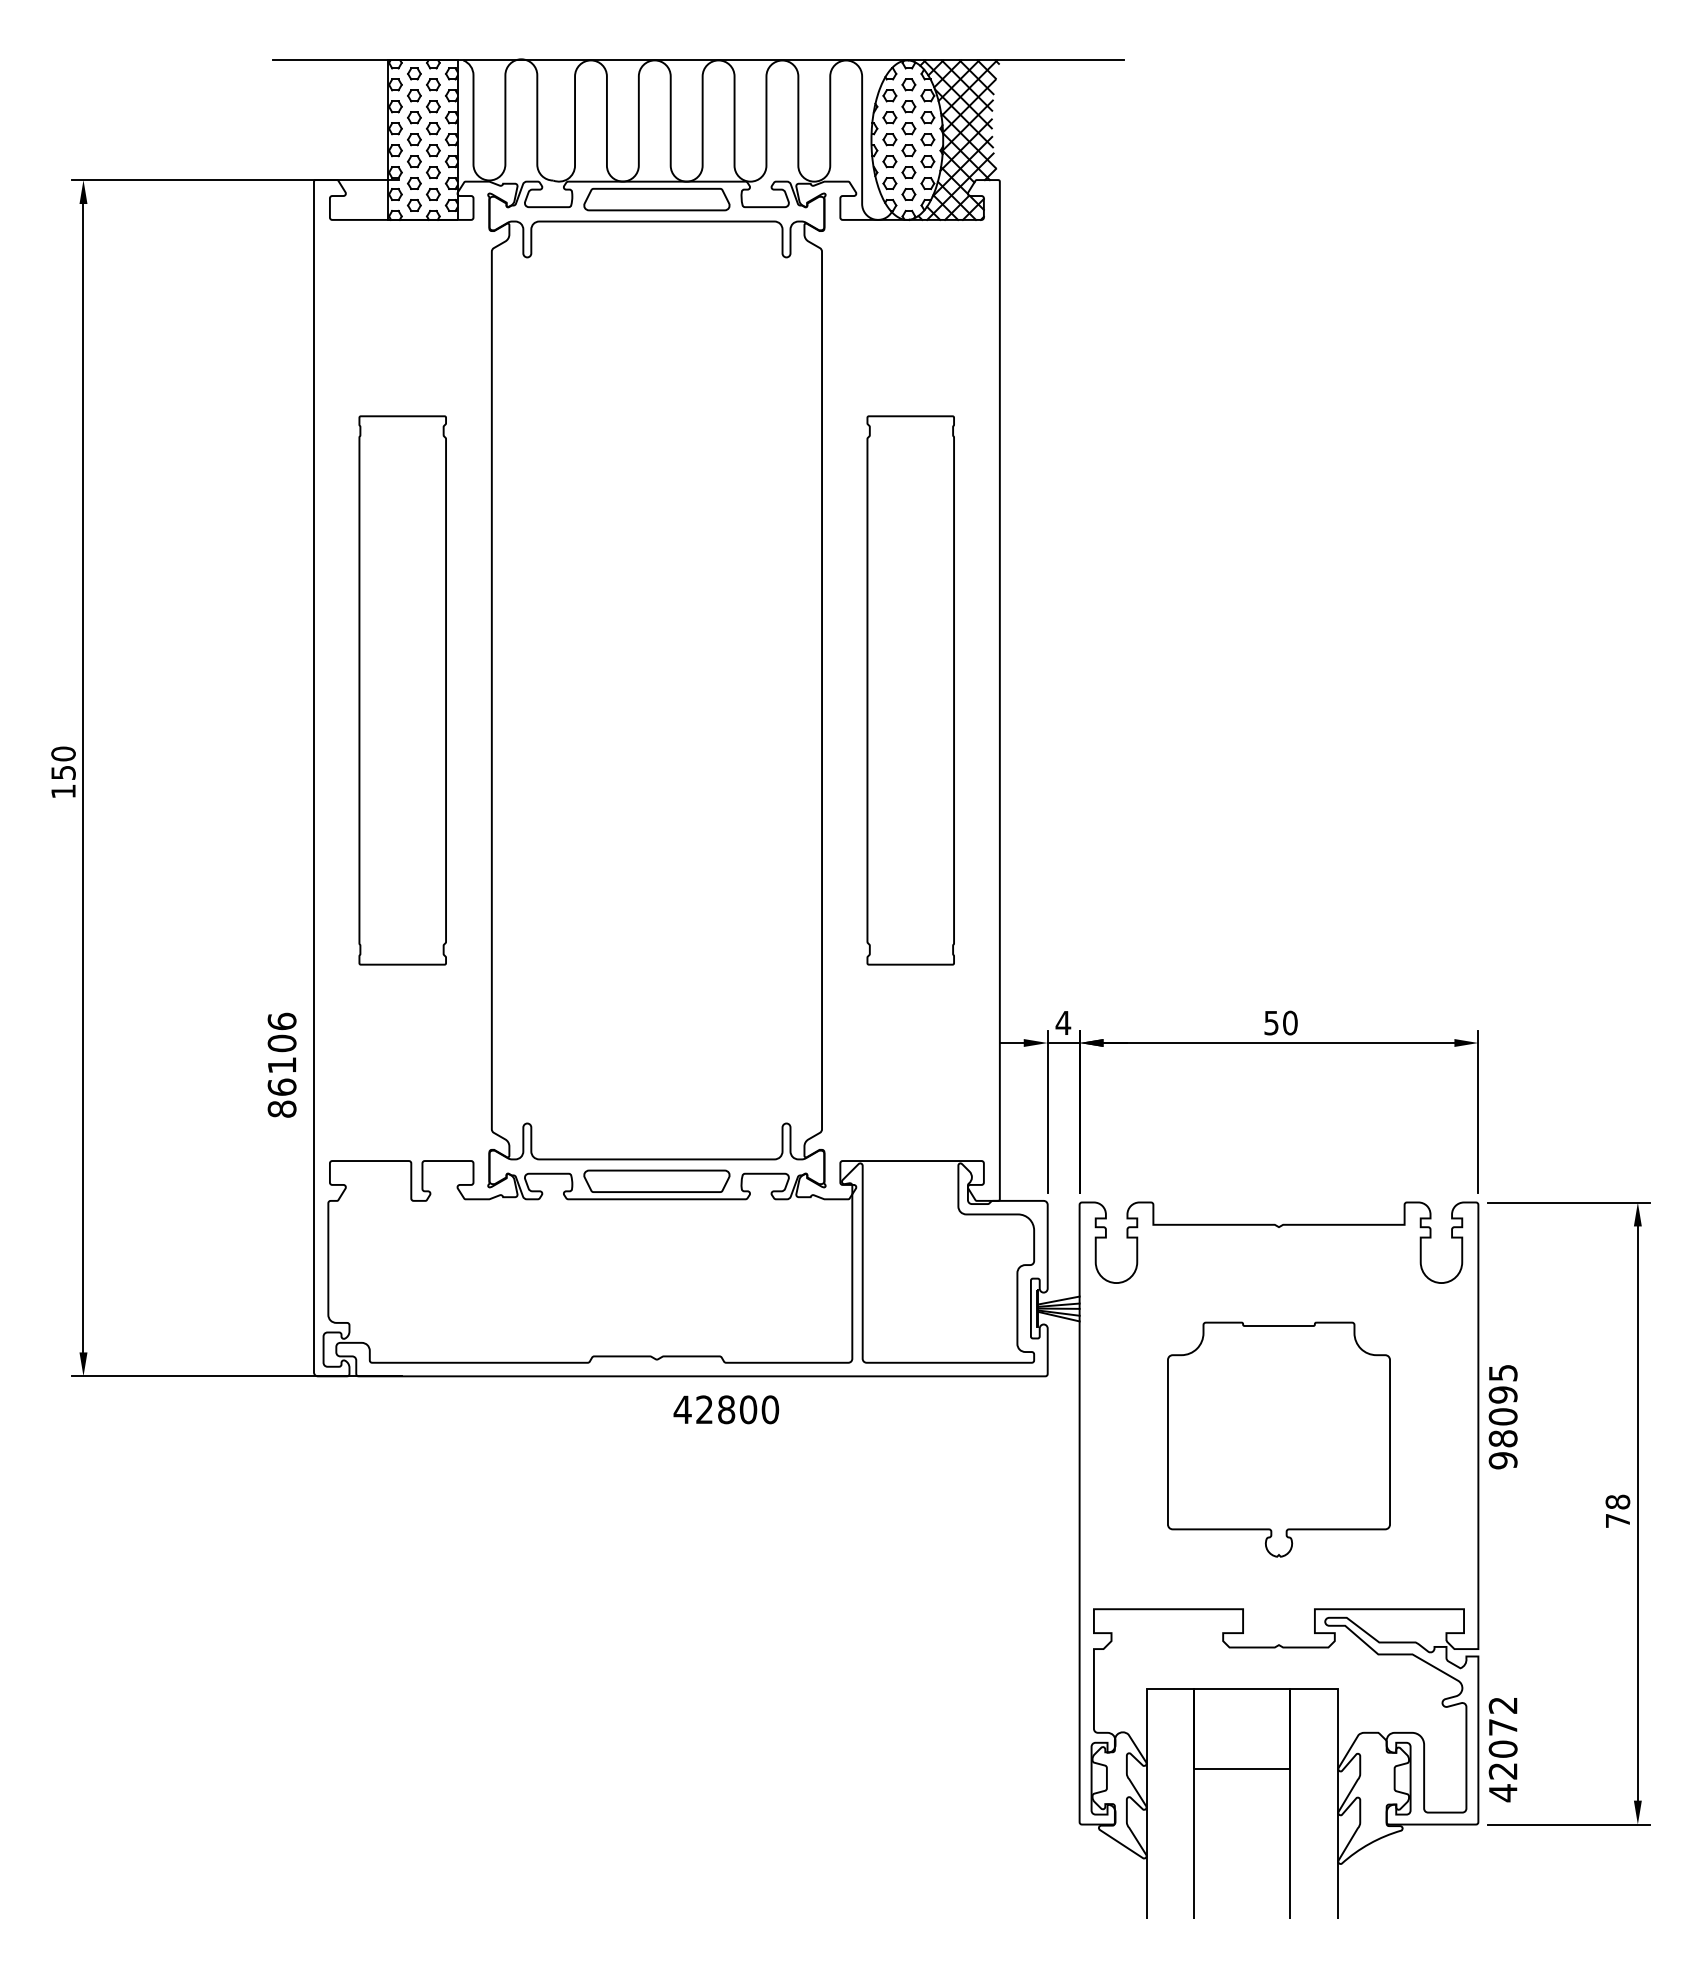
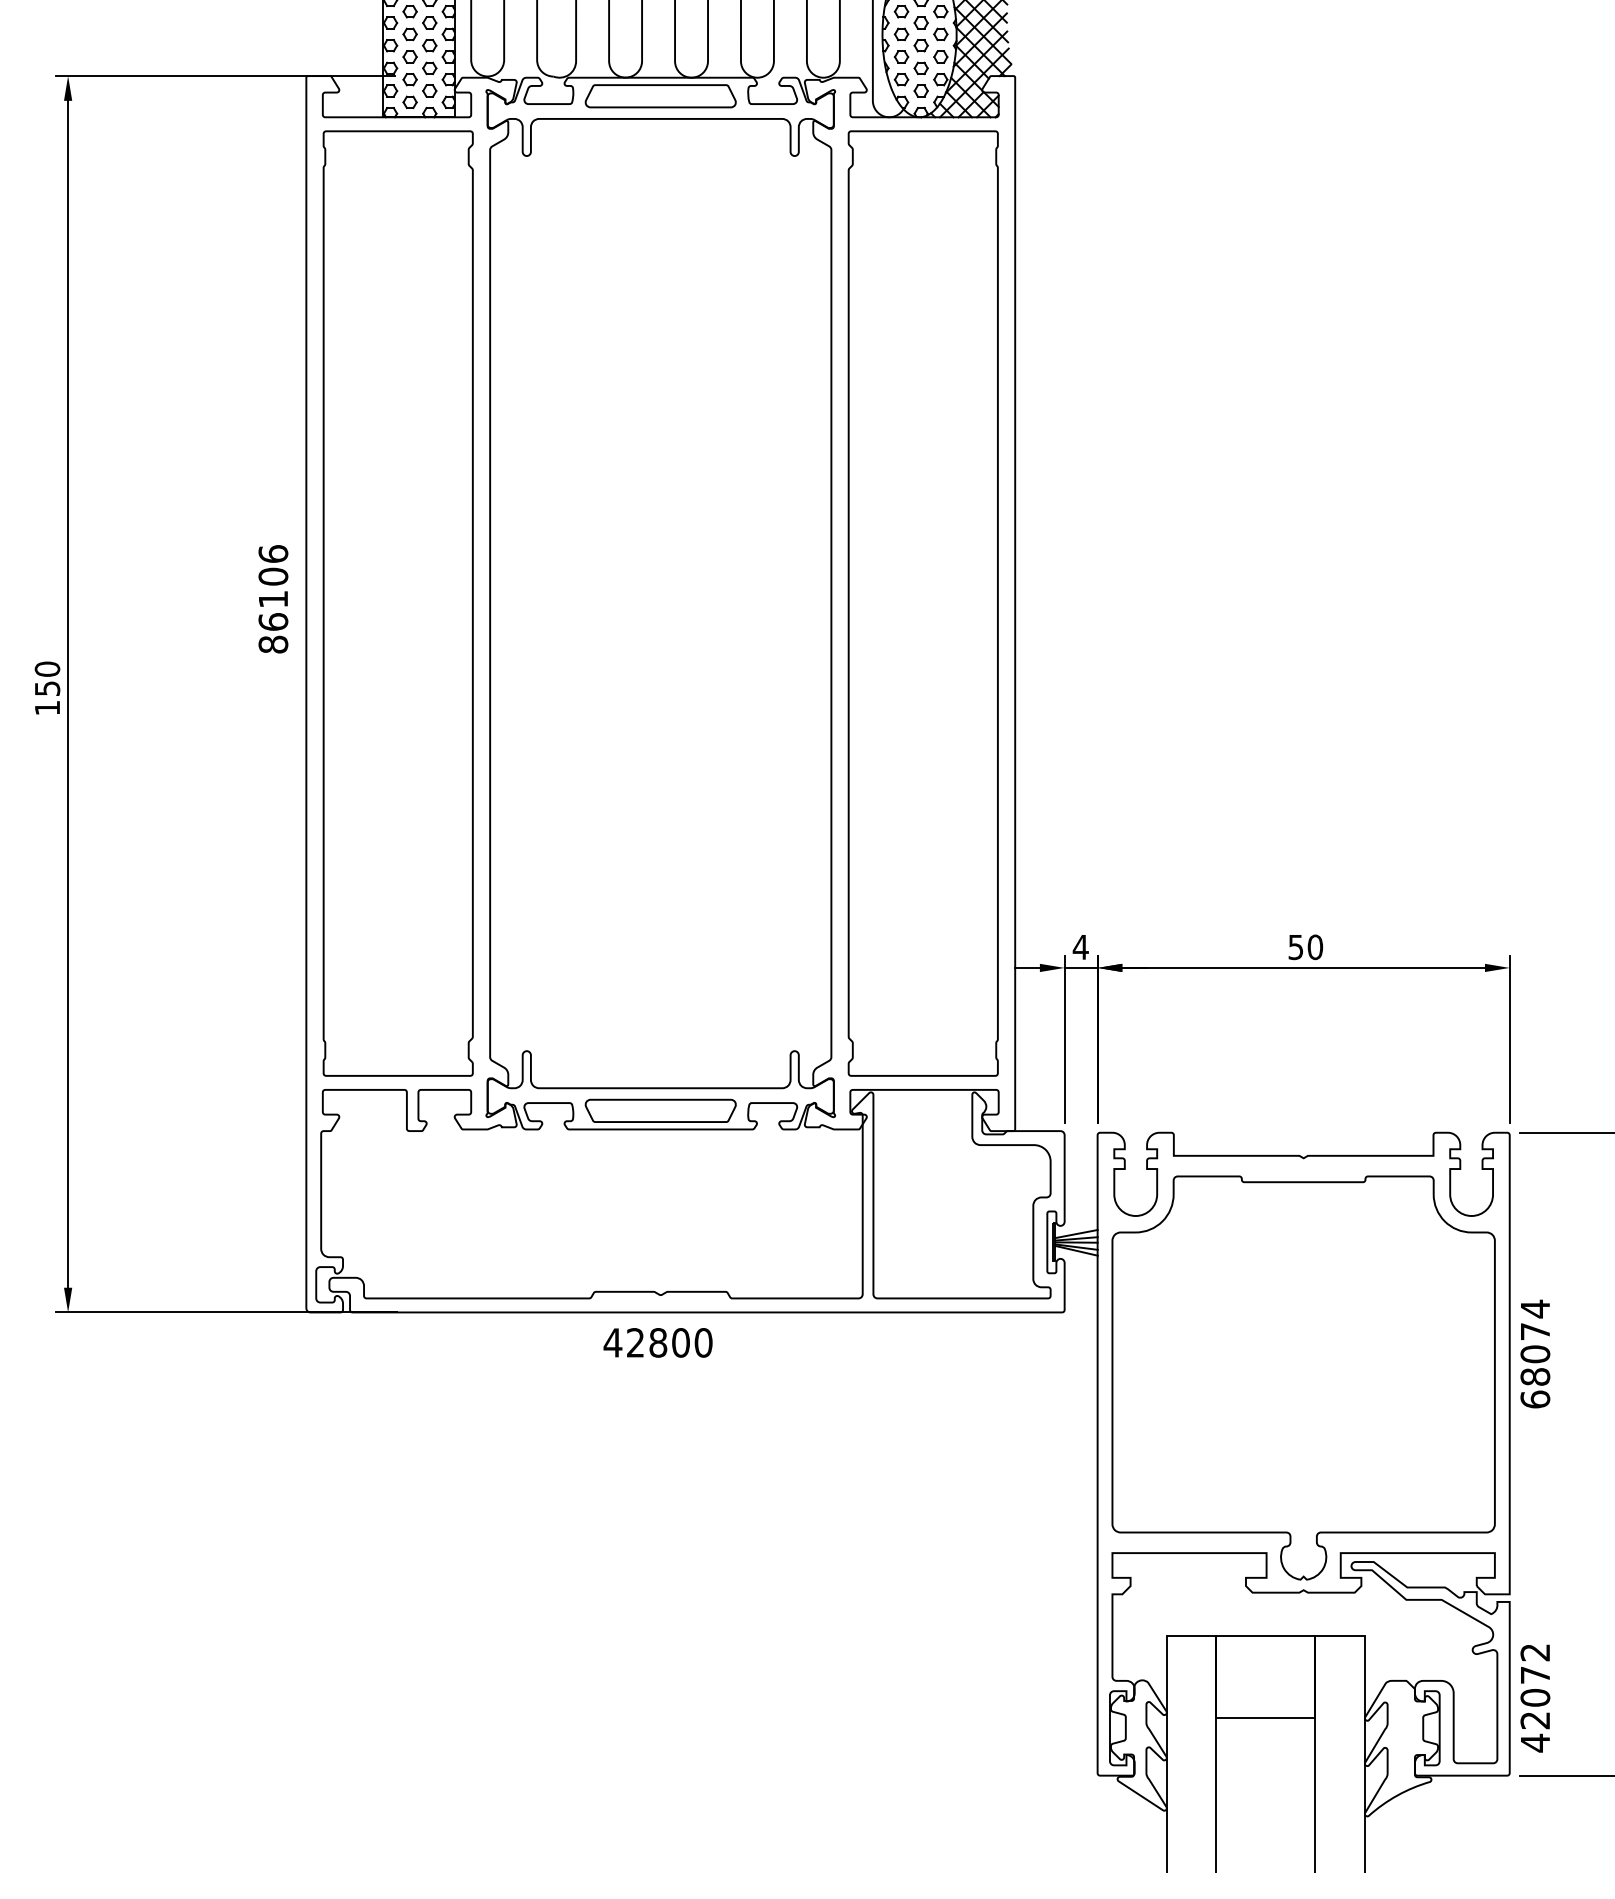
part: (402, 690) -> (397, 603), size x1.67
part: (910, 690) -> (922, 603), size x1.67
text: (281, 1064) -> (272, 598), moved
text: (726, 1409) -> (658, 1342), moved
text: (1502, 1416) -> (1534, 1353), 98095 -> 68074
part: (1278, 1439) -> (1303, 1377), size x1.67

